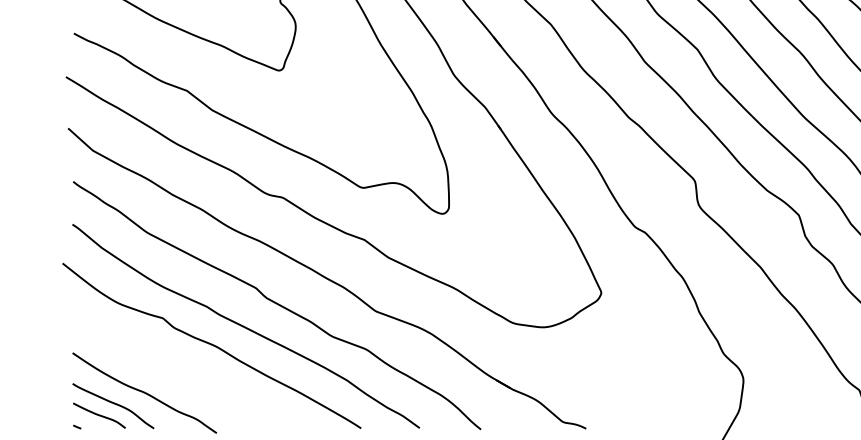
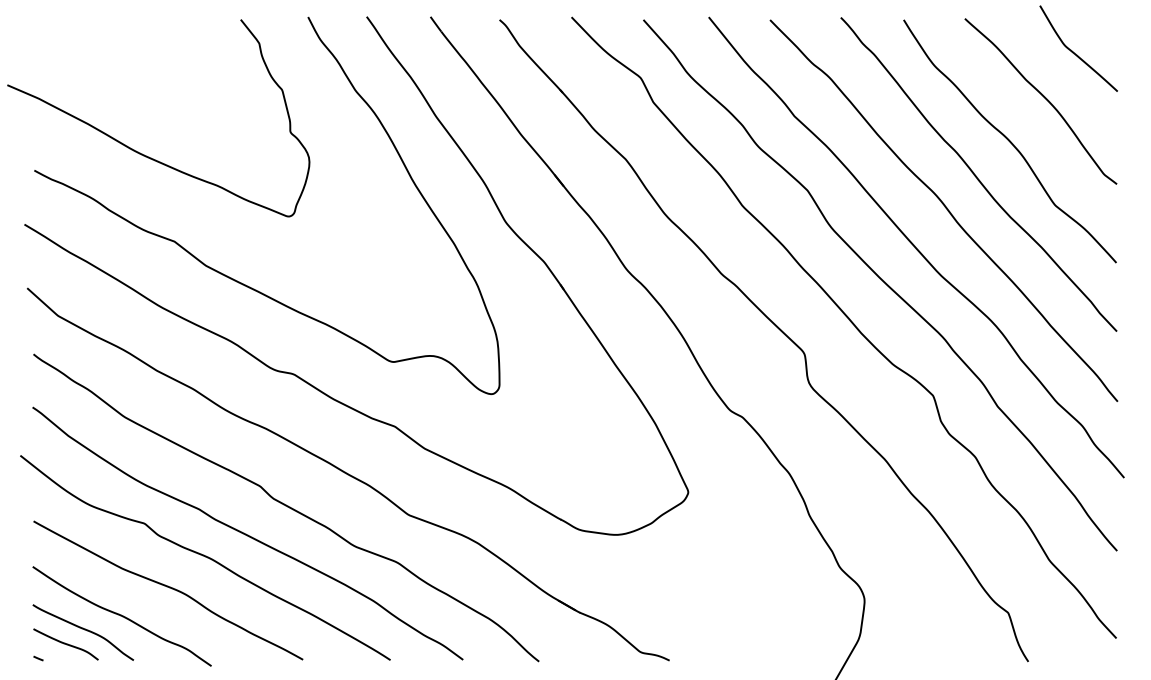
curve: (182, 370) -> (169, 588), added

